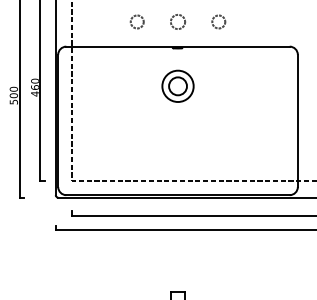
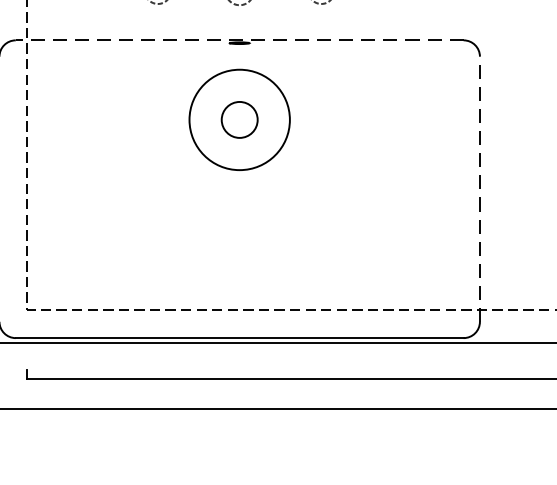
line: (178, 46) -> (240, 40), solid -> dashed
circle: (177, 85) -> (238, 118), size x1.6
line: (297, 120) -> (479, 188), solid -> dashed

